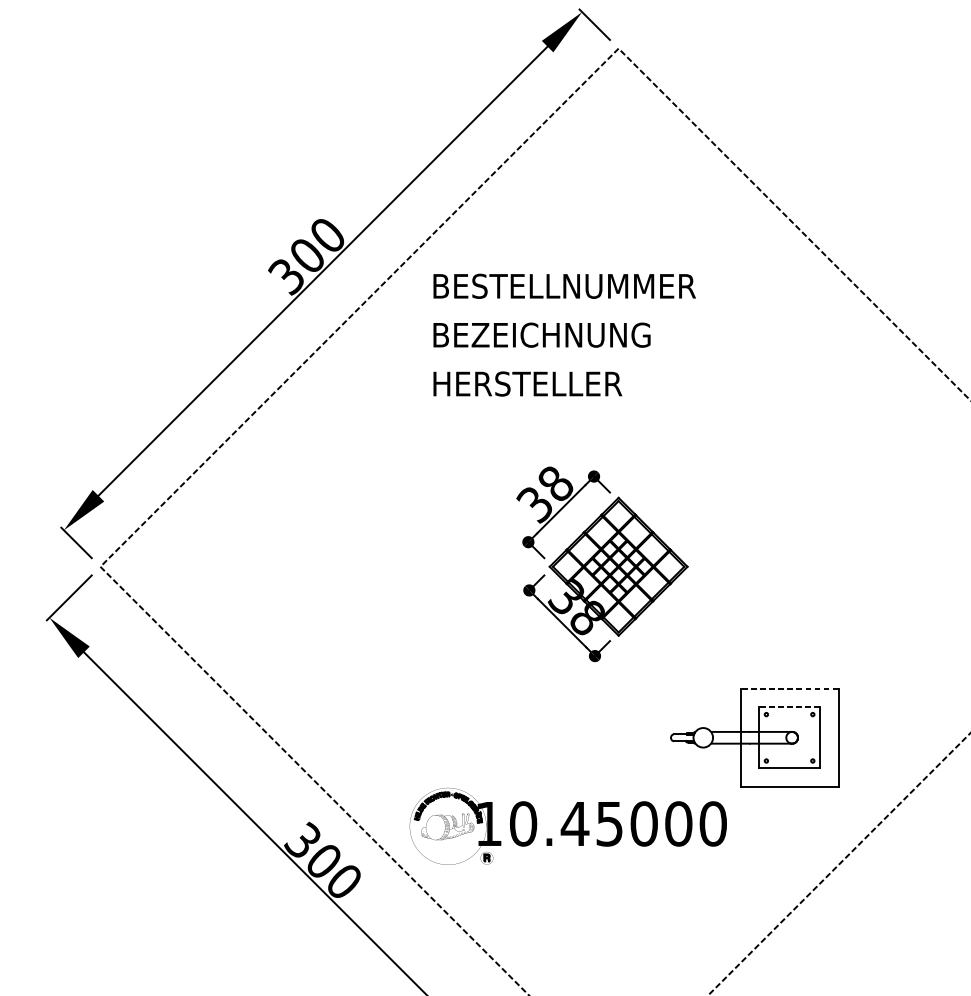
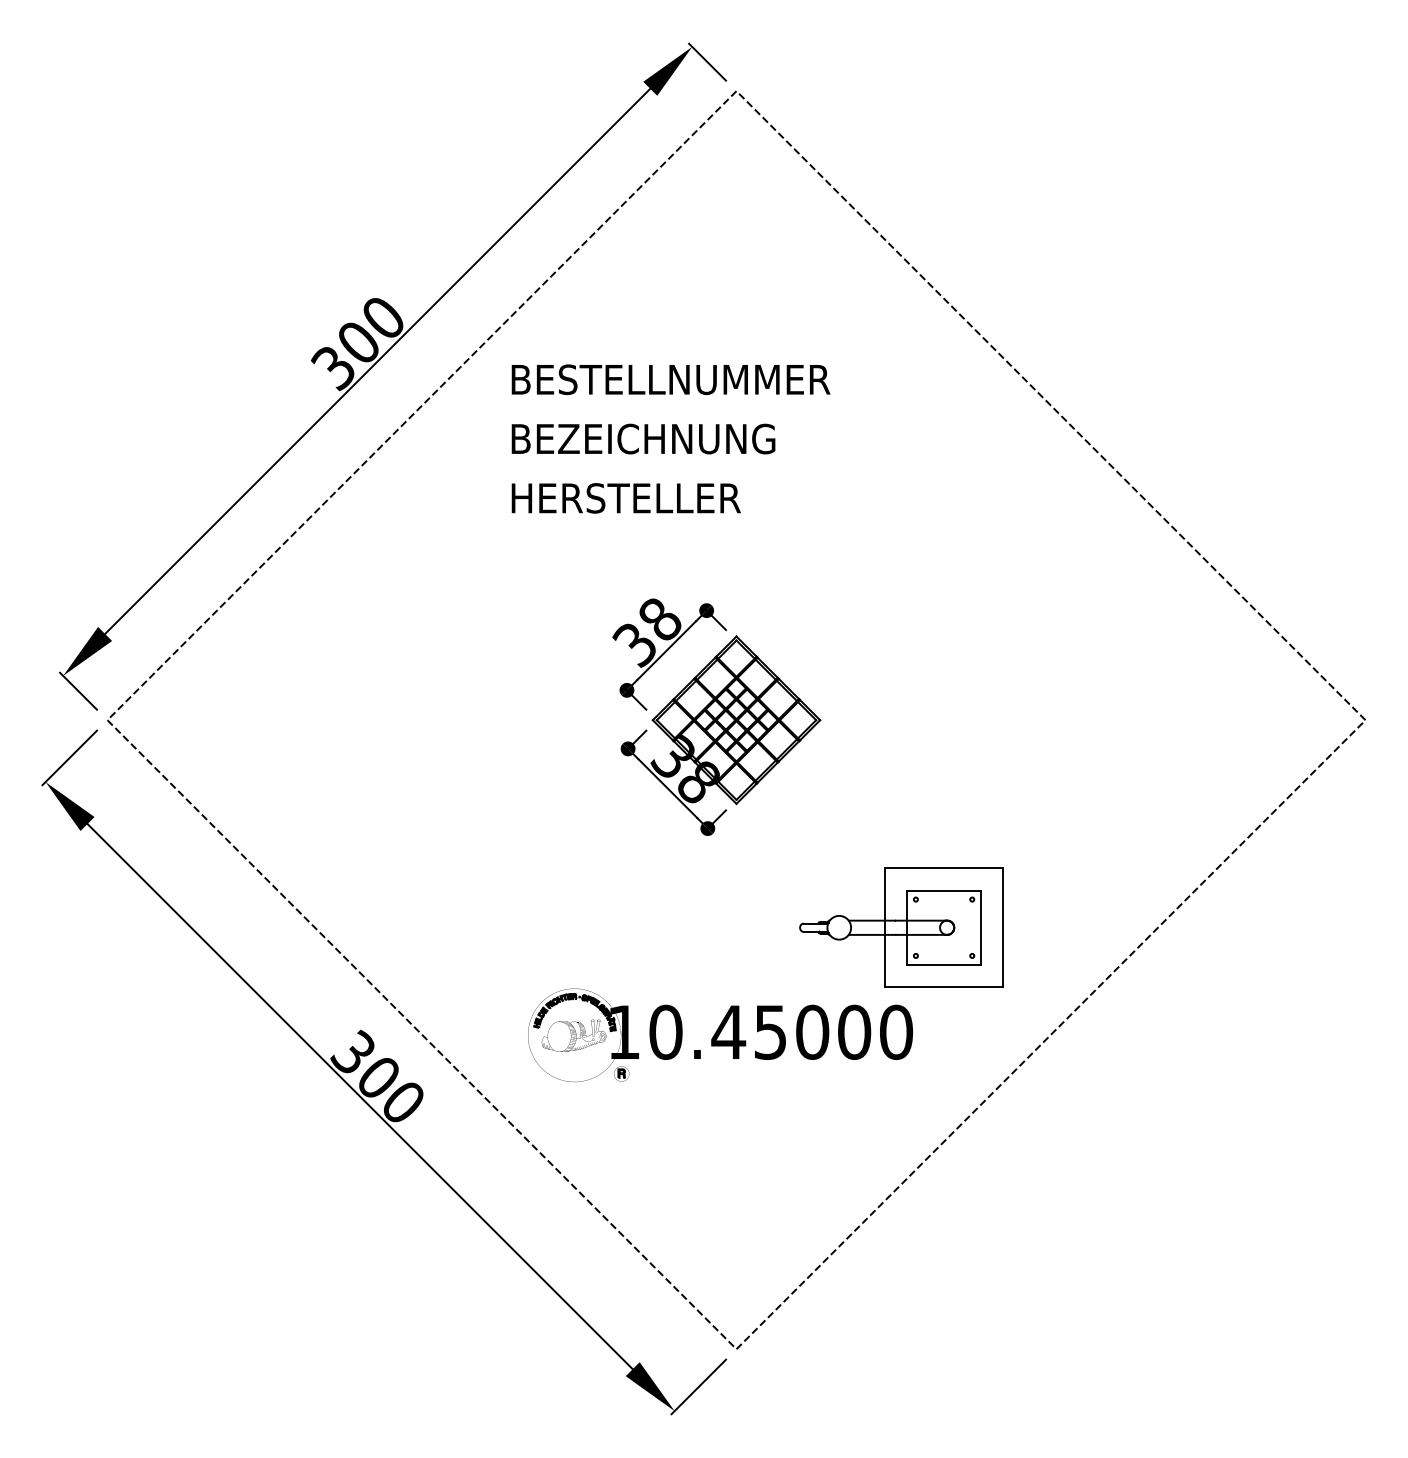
line: (789, 688) -> (943, 868), dashed -> solid
line: (789, 707) -> (943, 890), dashed -> solid
part: (568, 826) -> (720, 1035), moved

